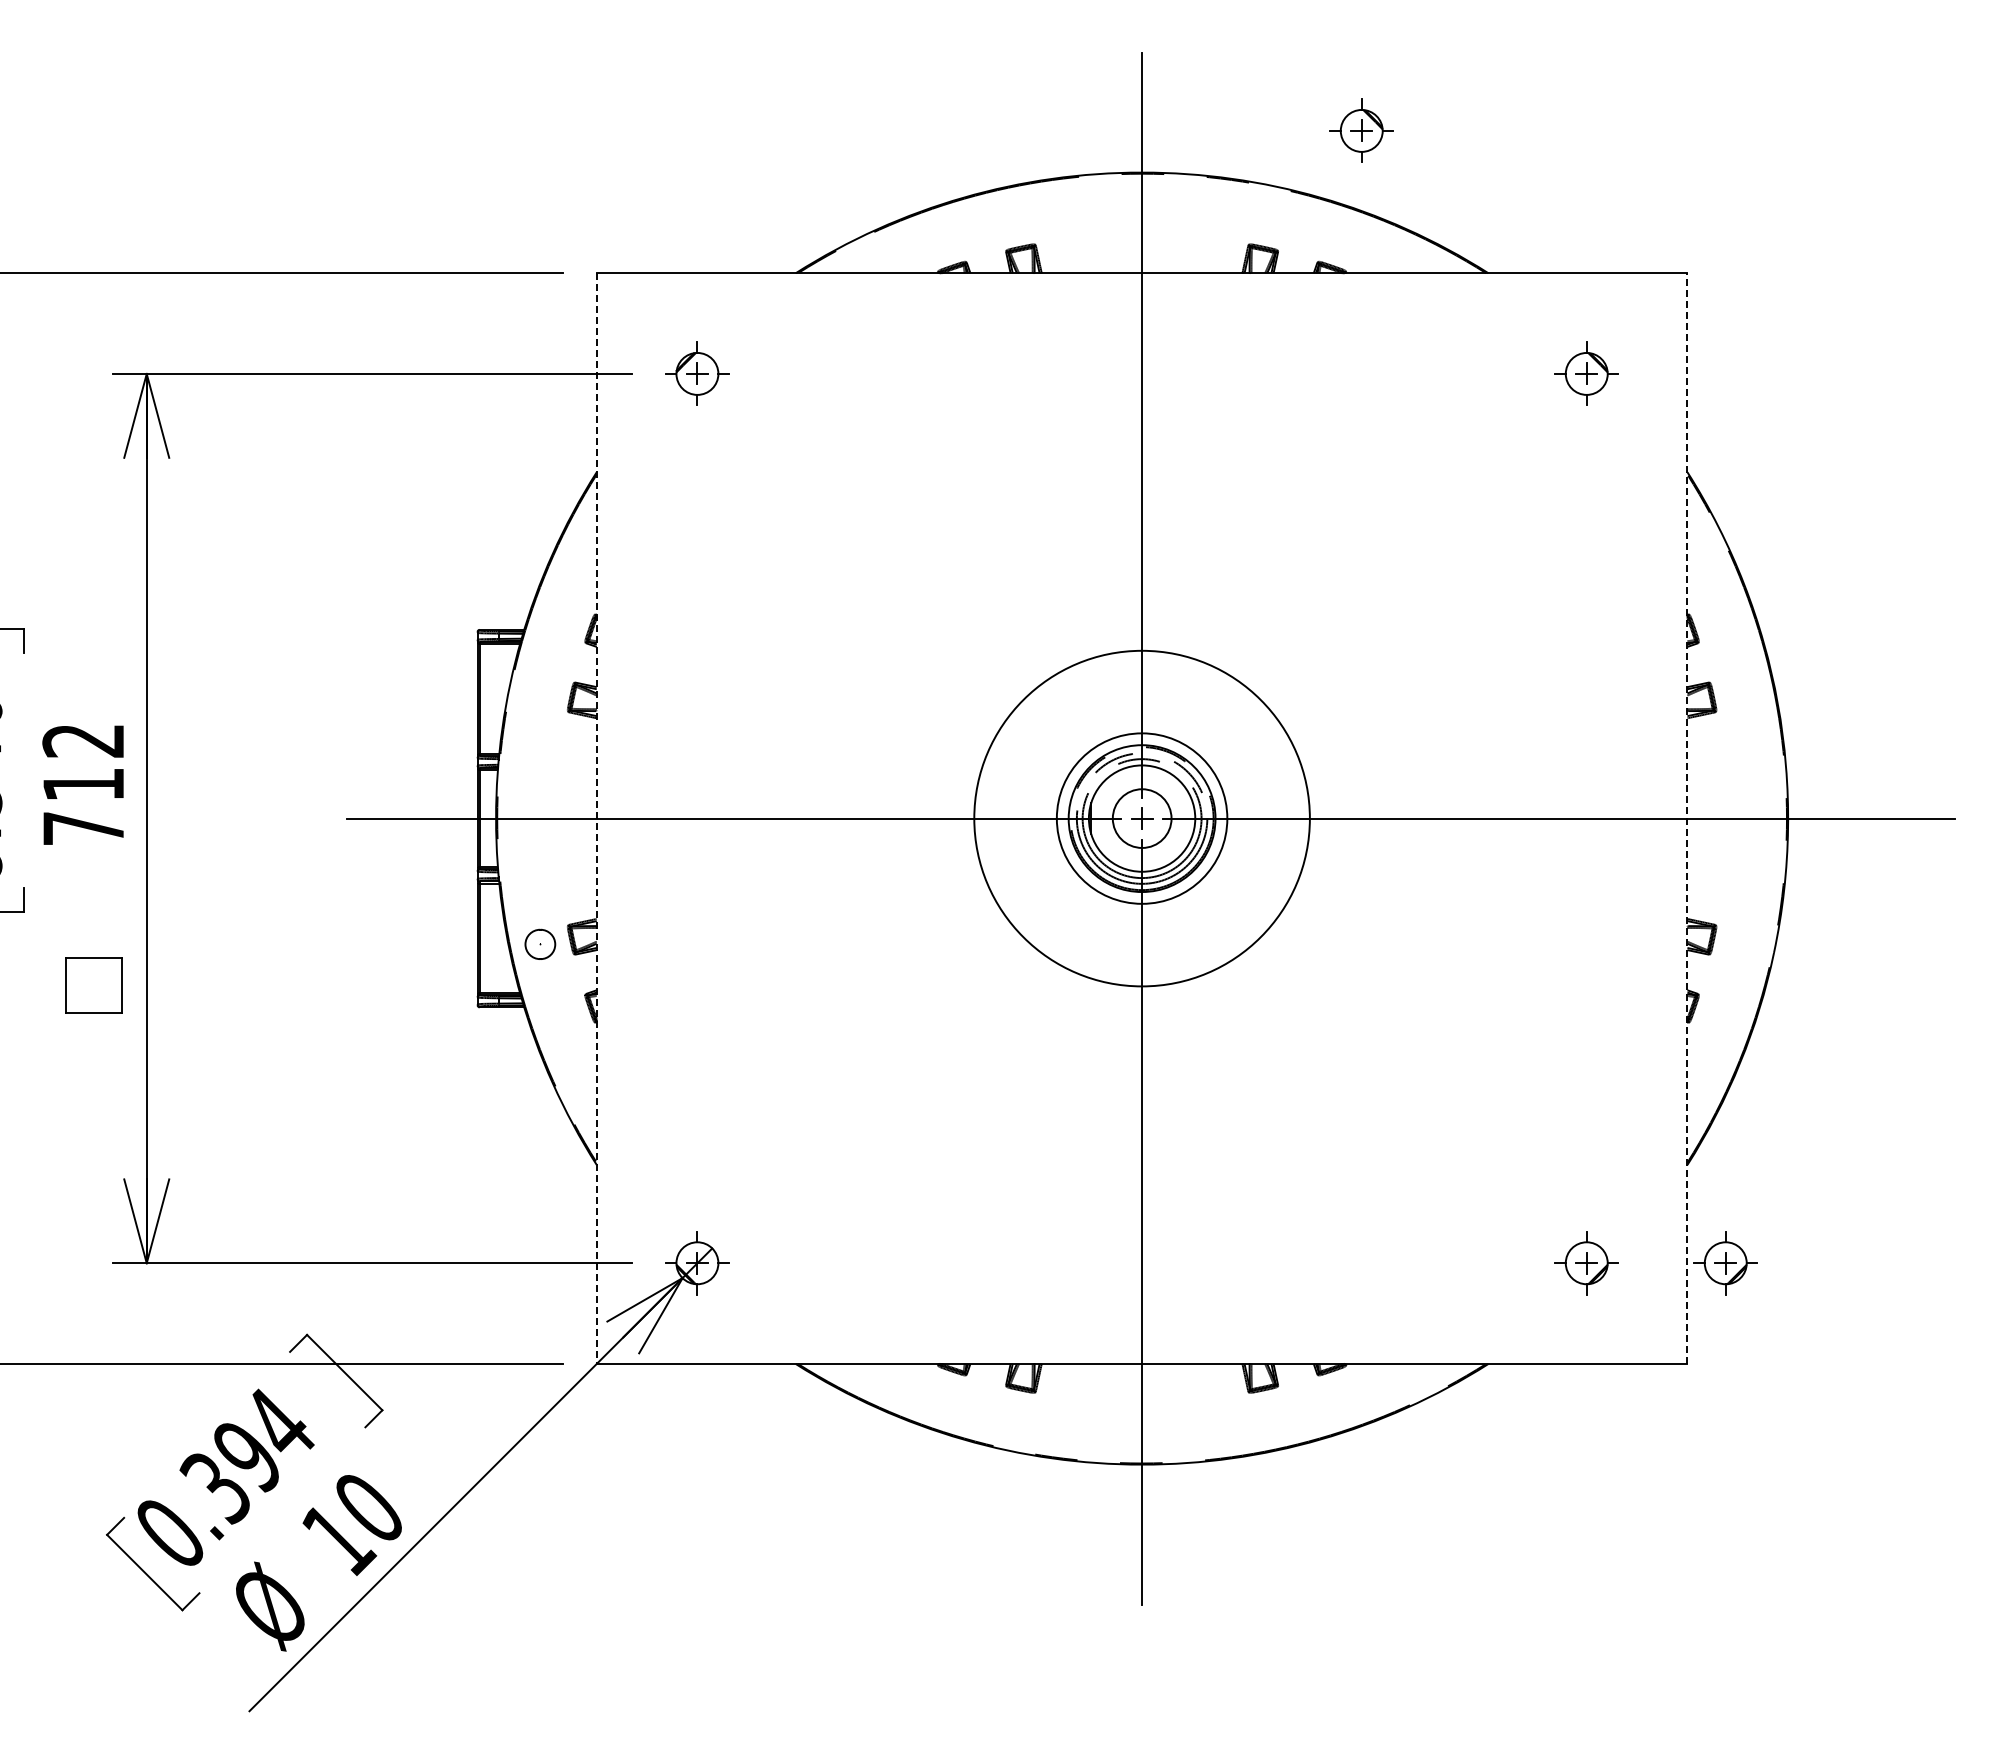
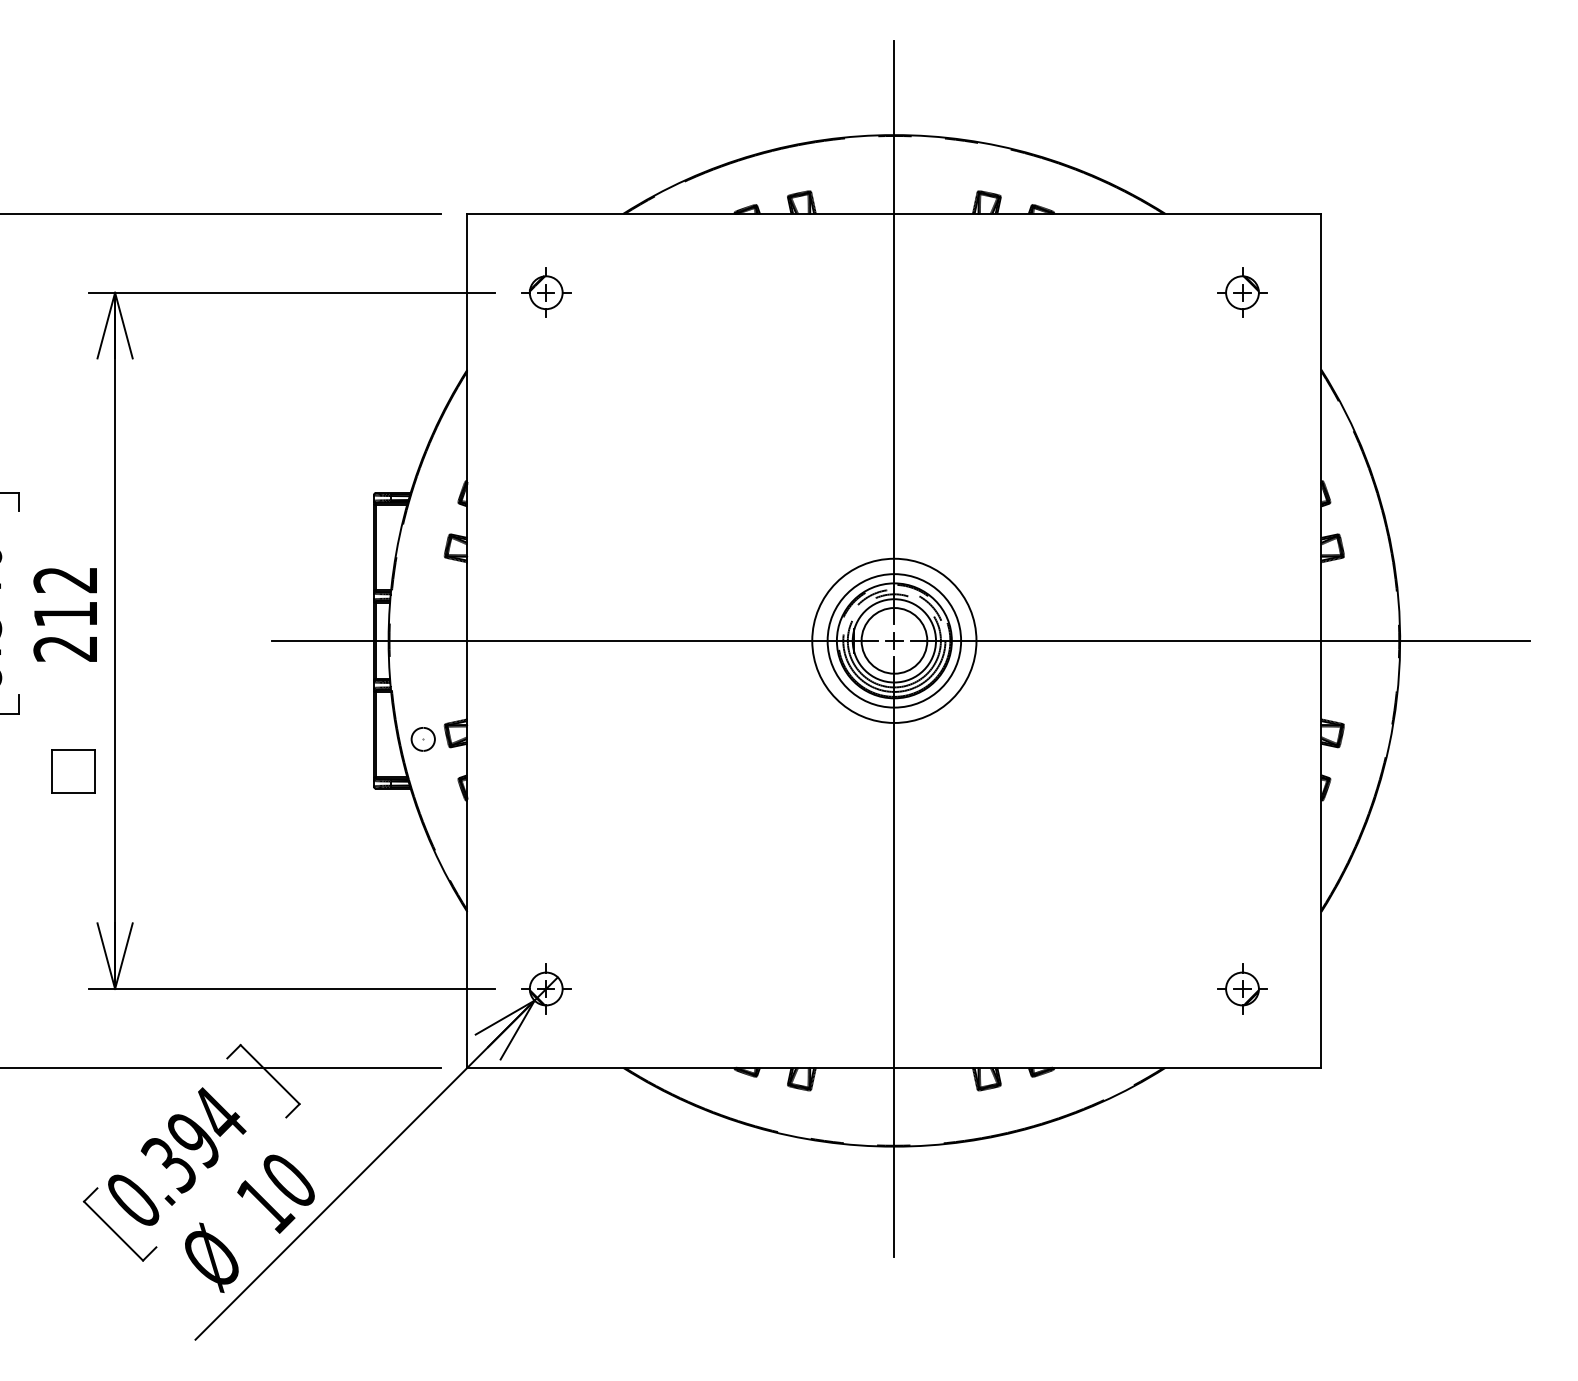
part: (1361, 130) -> (1066, 102), removed
circle: (1141, 818) -> (893, 640), size x0.62
circle: (1142, 818) -> (894, 640), size x1.43
line: (1687, 818) -> (1321, 640), dashed -> solid
line: (596, 819) -> (467, 641), dashed -> solid
text: (82, 828) -> (64, 648), 712 -> 212
part: (1725, 1263) -> (1351, 989), removed

